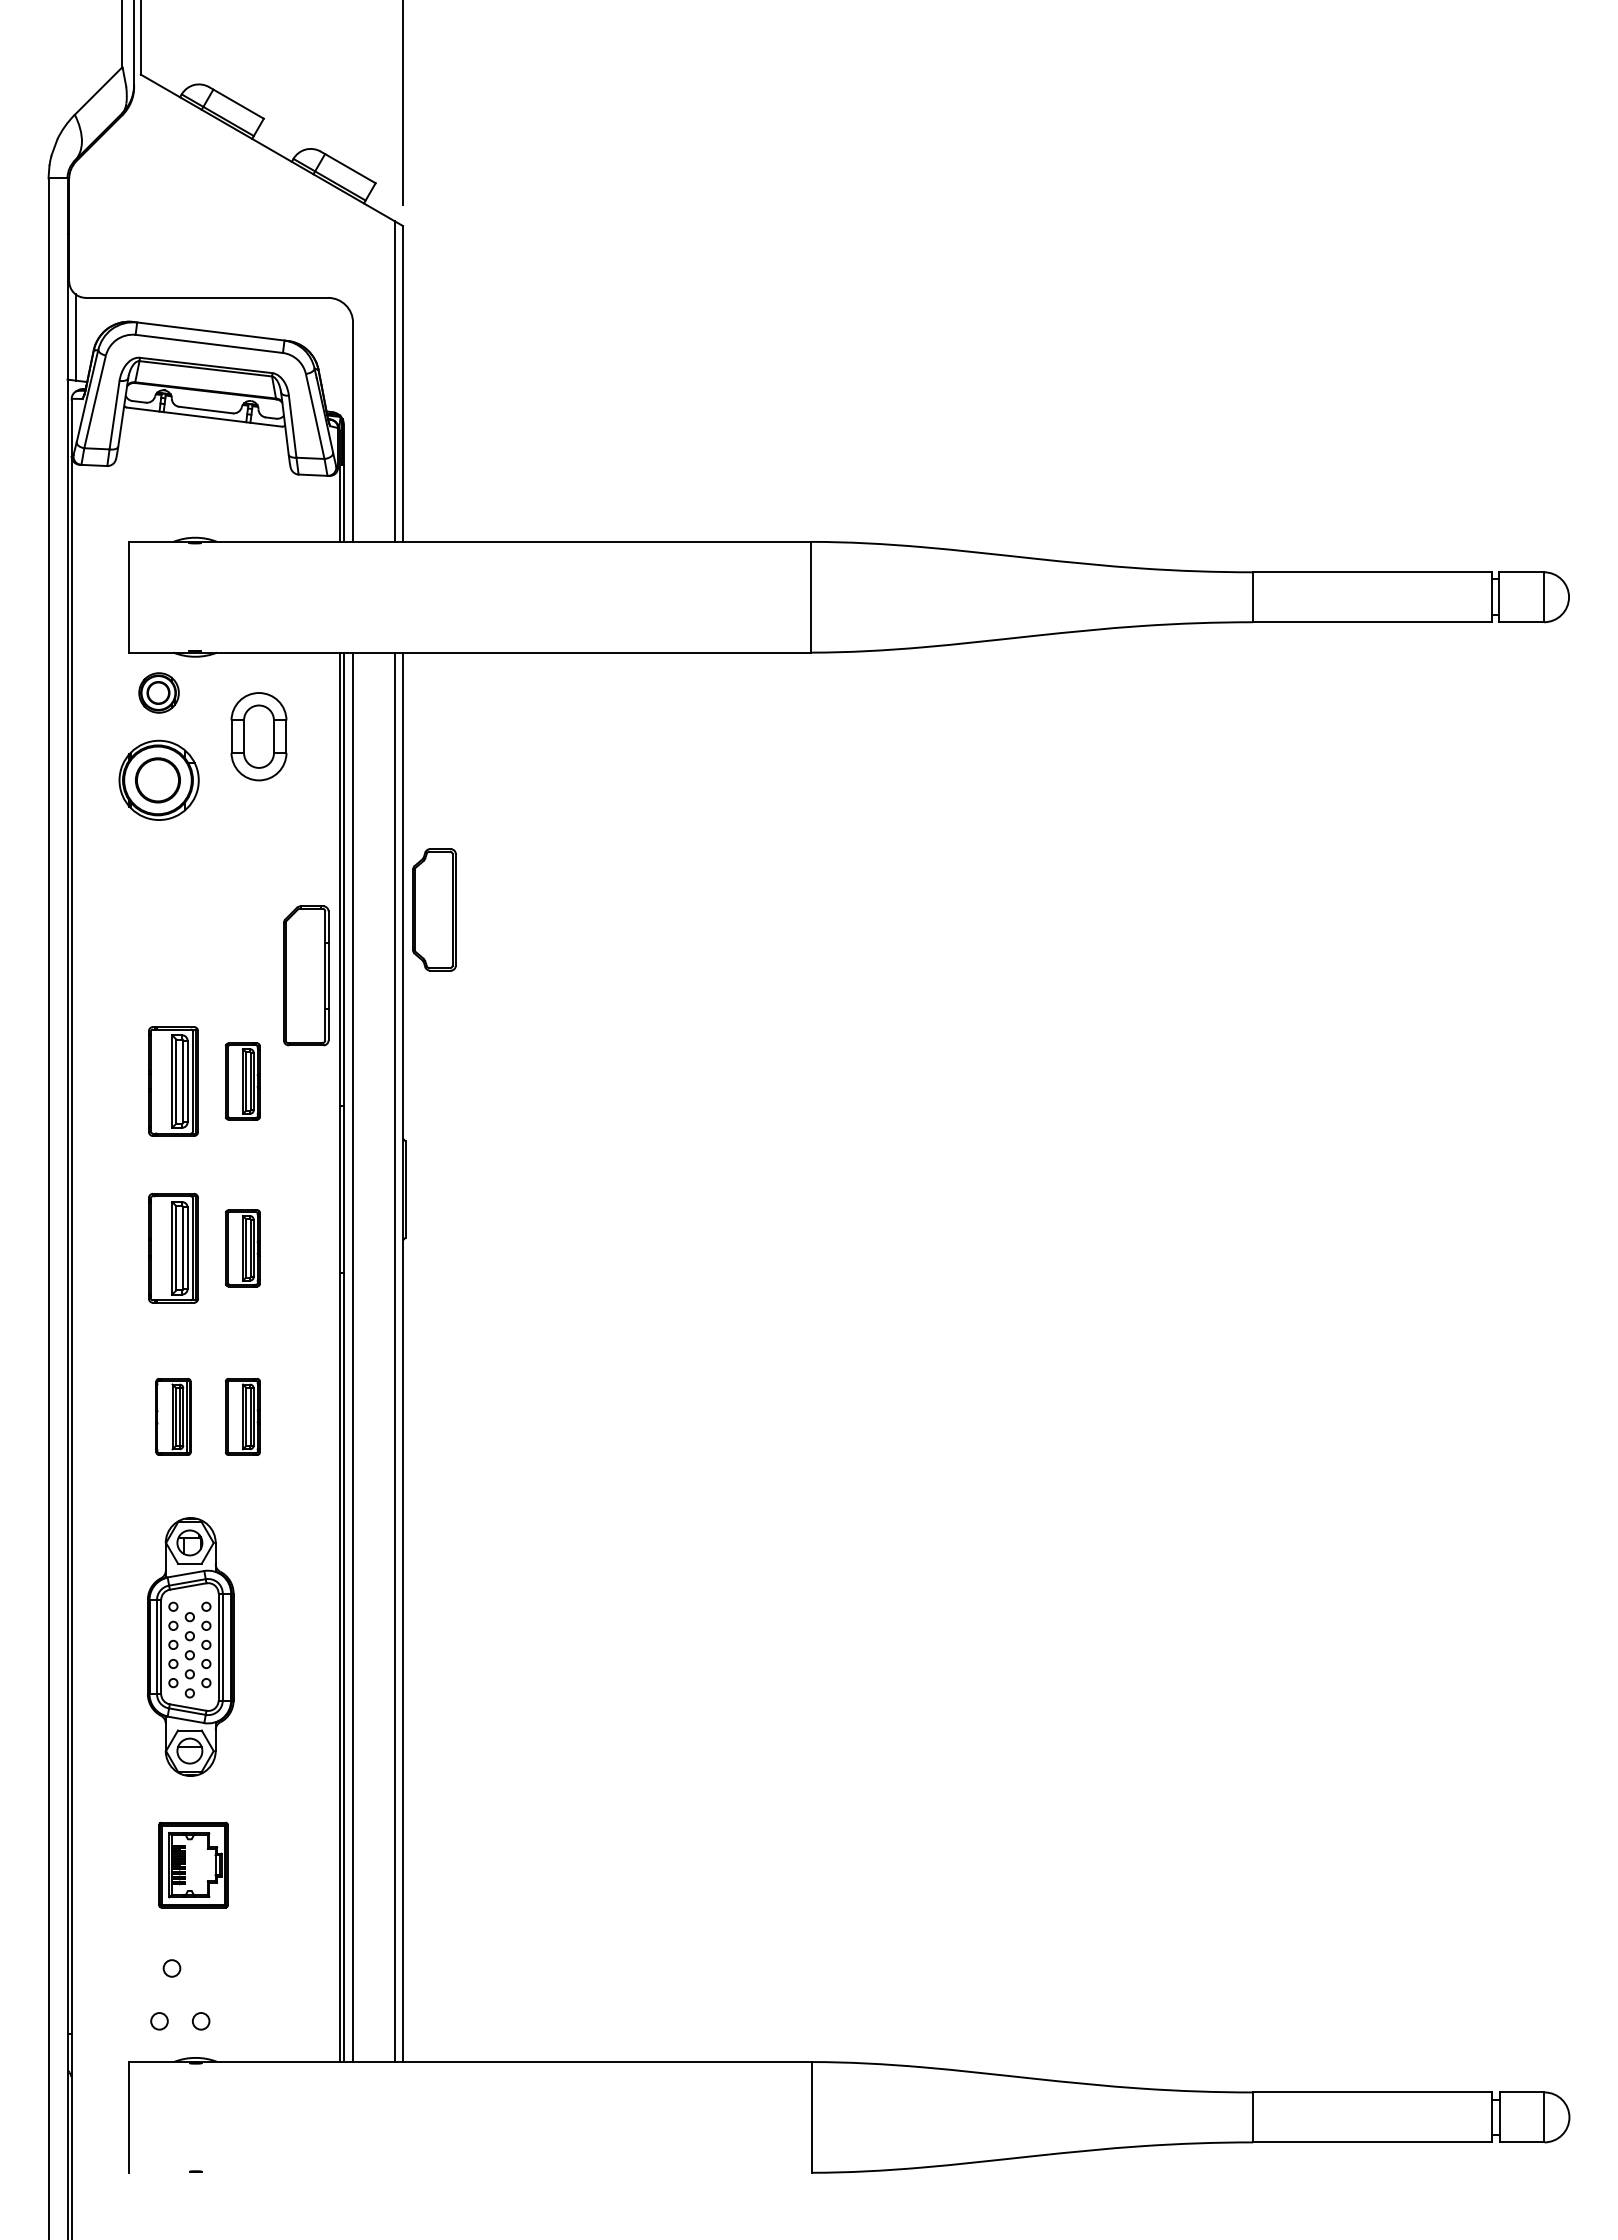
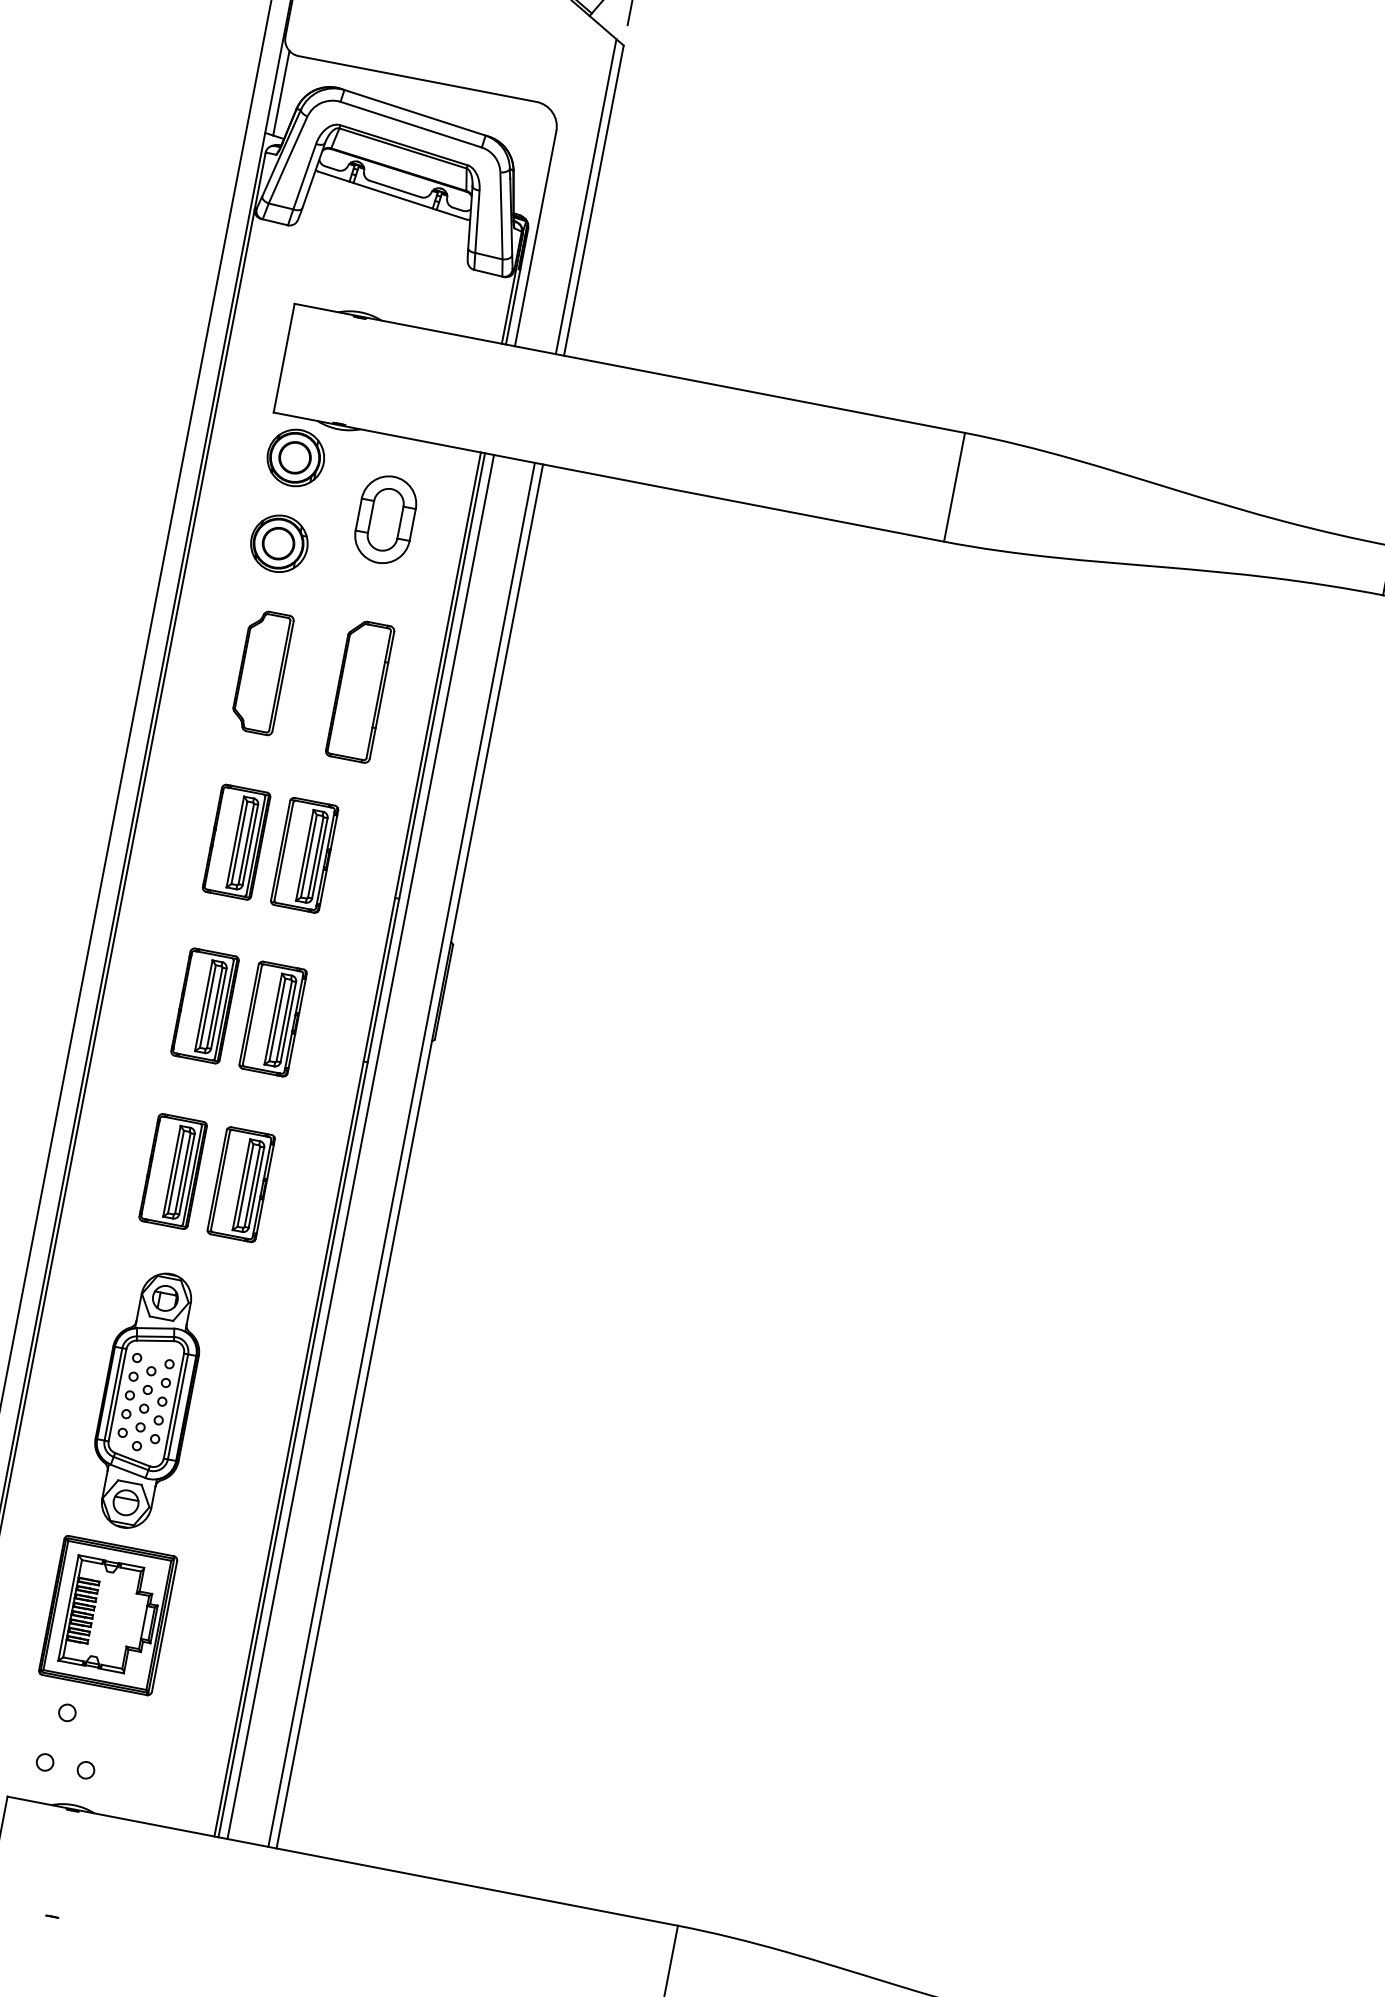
part: (158, 692) -> (295, 457), size x1.43
part: (158, 780) -> (278, 543), size x0.71
part: (434, 909) -> (262, 671), moved
part: (306, 975) -> (360, 690), moved
part: (242, 1081) -> (304, 855), size x1.43
part: (242, 1248) -> (272, 1019), size x1.43
part: (173, 1416) -> (173, 1171), size x1.43
part: (242, 1416) -> (240, 1184), size x1.43
part: (193, 1864) -> (108, 1614), size x1.67

